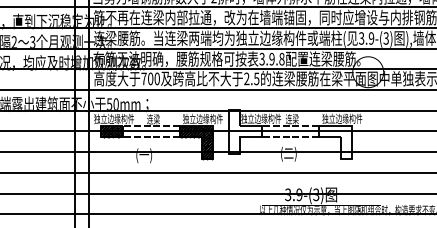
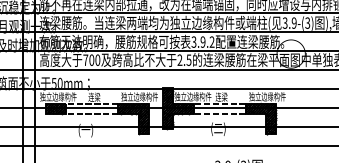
text: (281, 59) -> (211, 42), 3.9.8 -> 3.9.2
hatch: (244, 131) -> (177, 108), added
hatch: (334, 142) -> (260, 118), added

